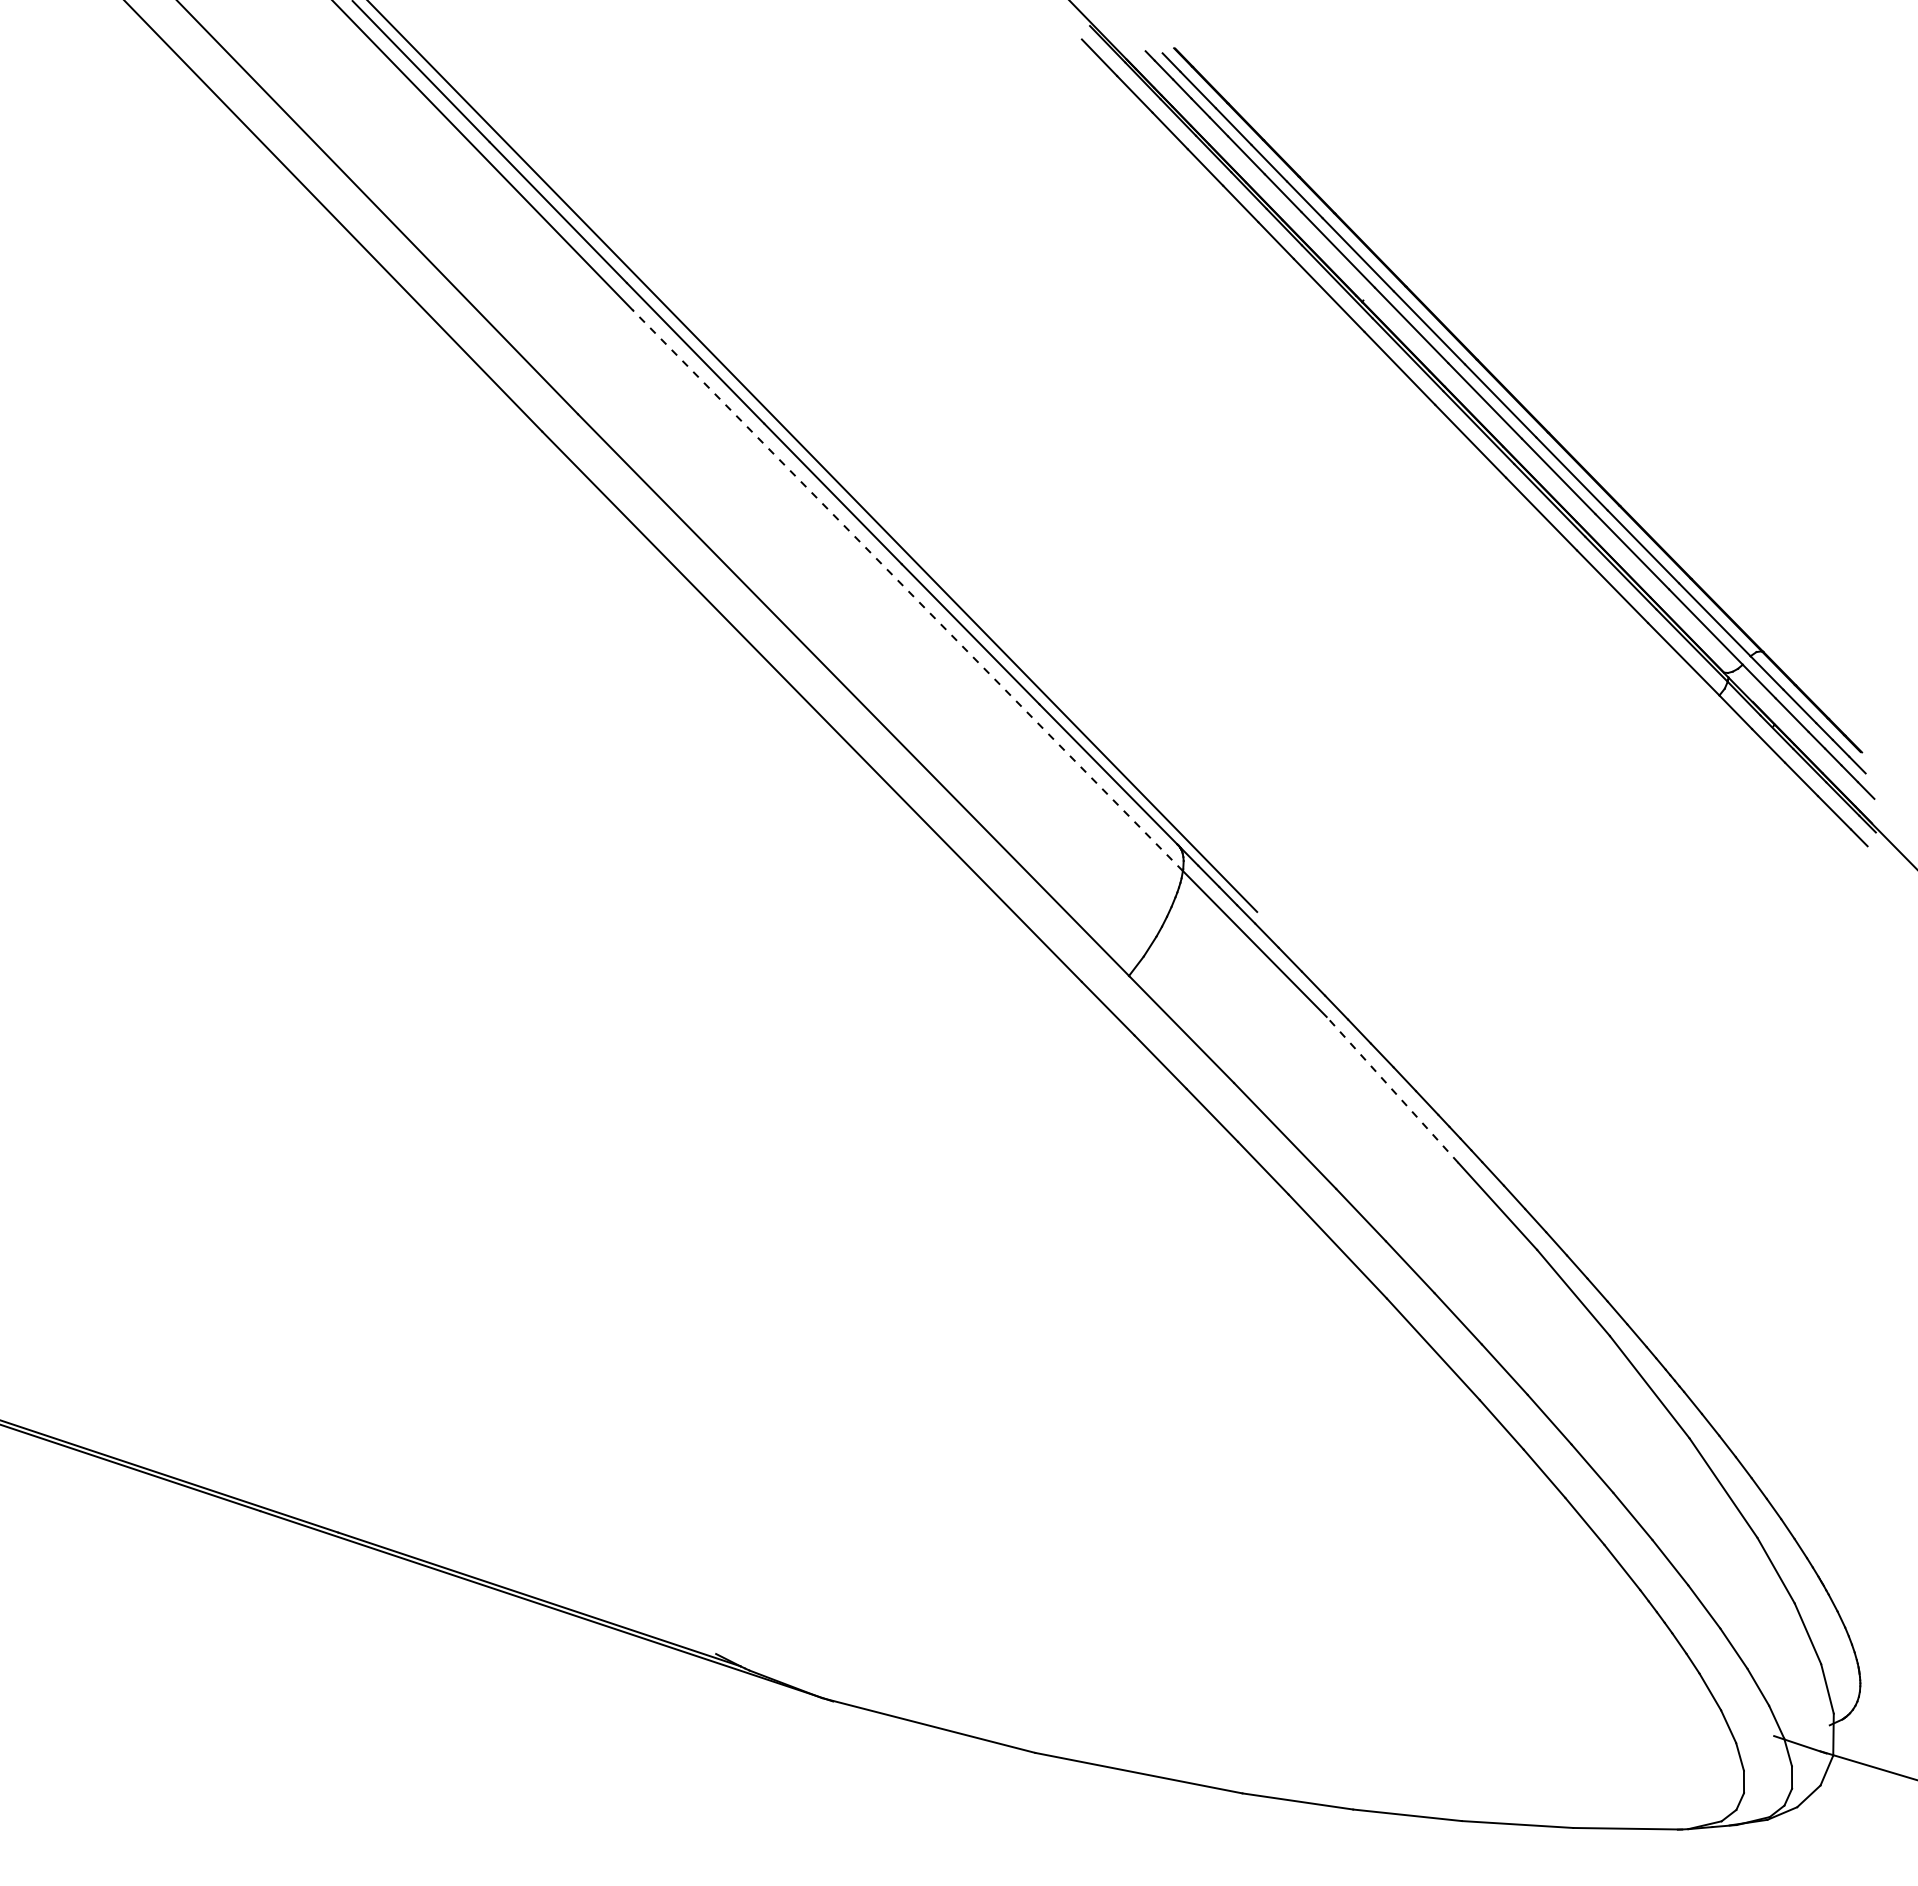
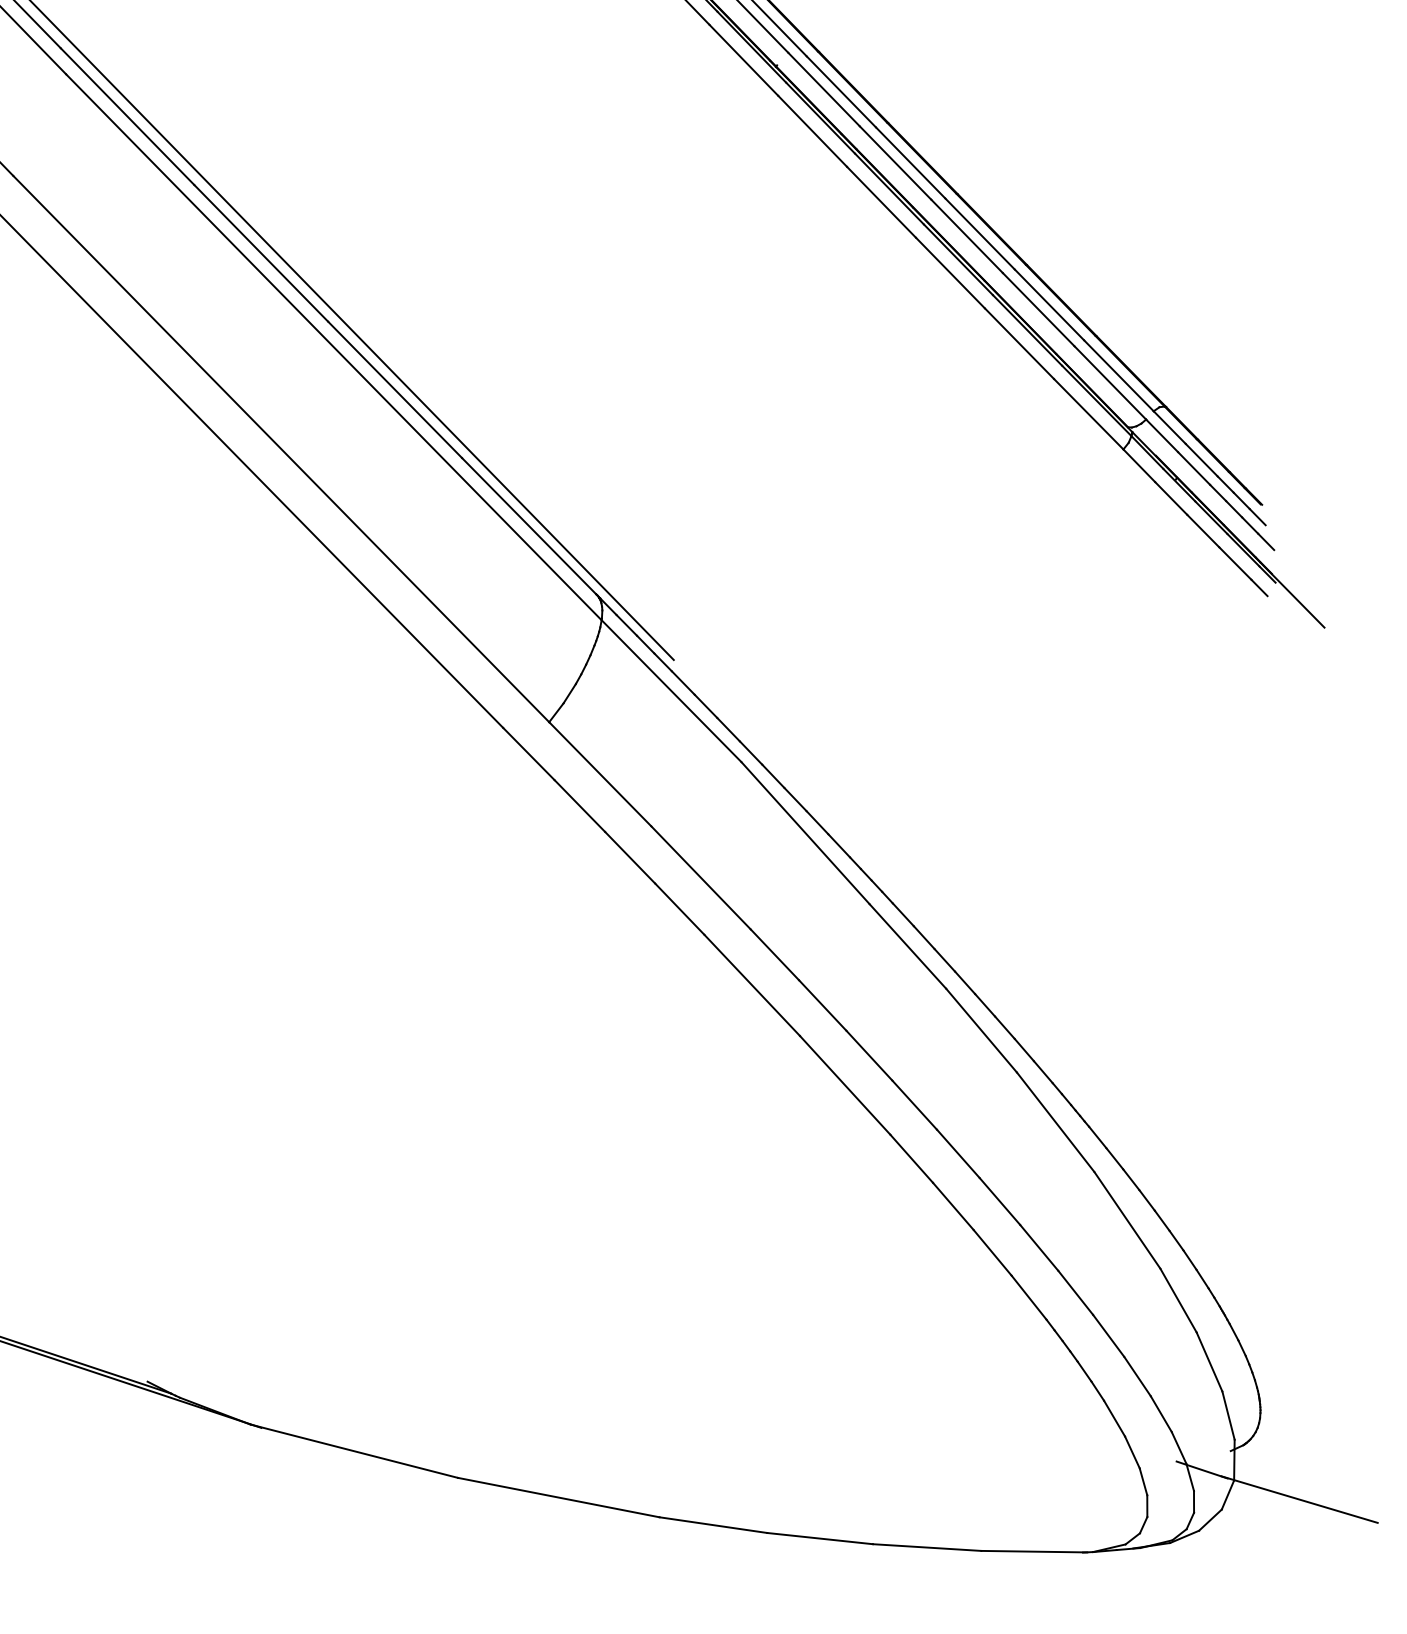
line: (907, 590) -> (333, 347), dashed -> solid
line: (1392, 1089) -> (805, 832), dashed -> solid

